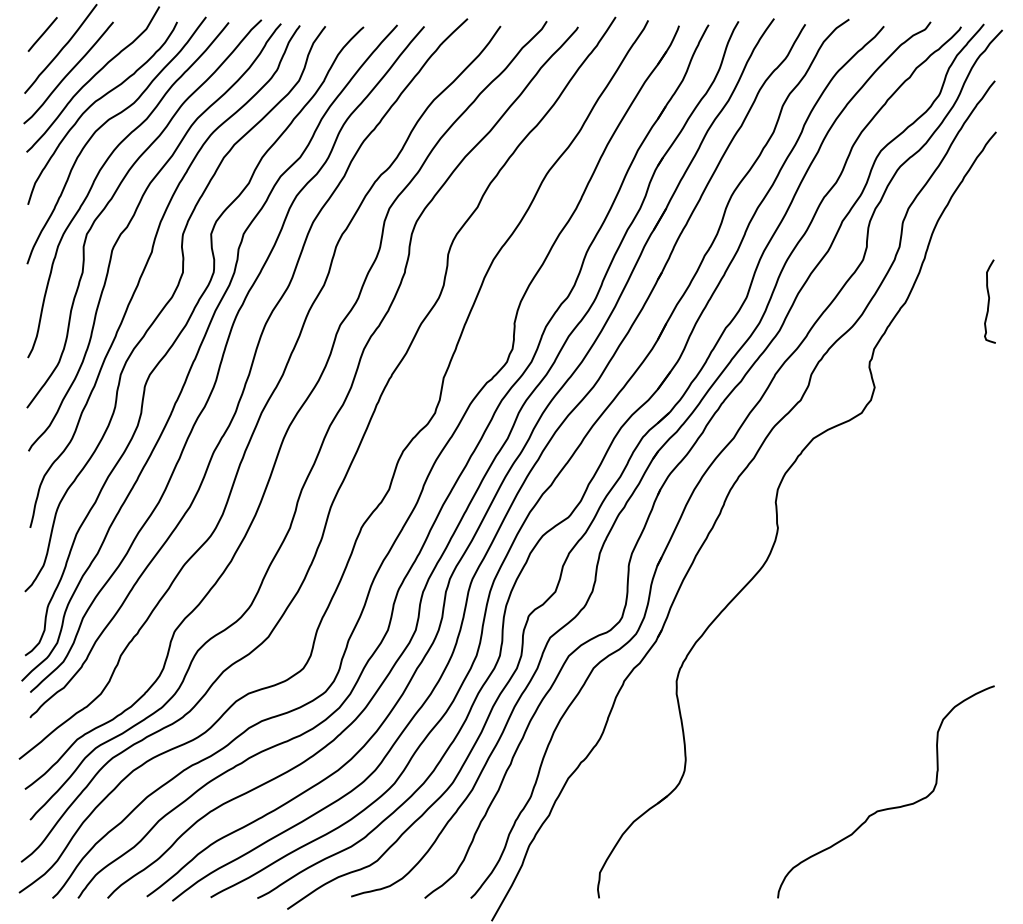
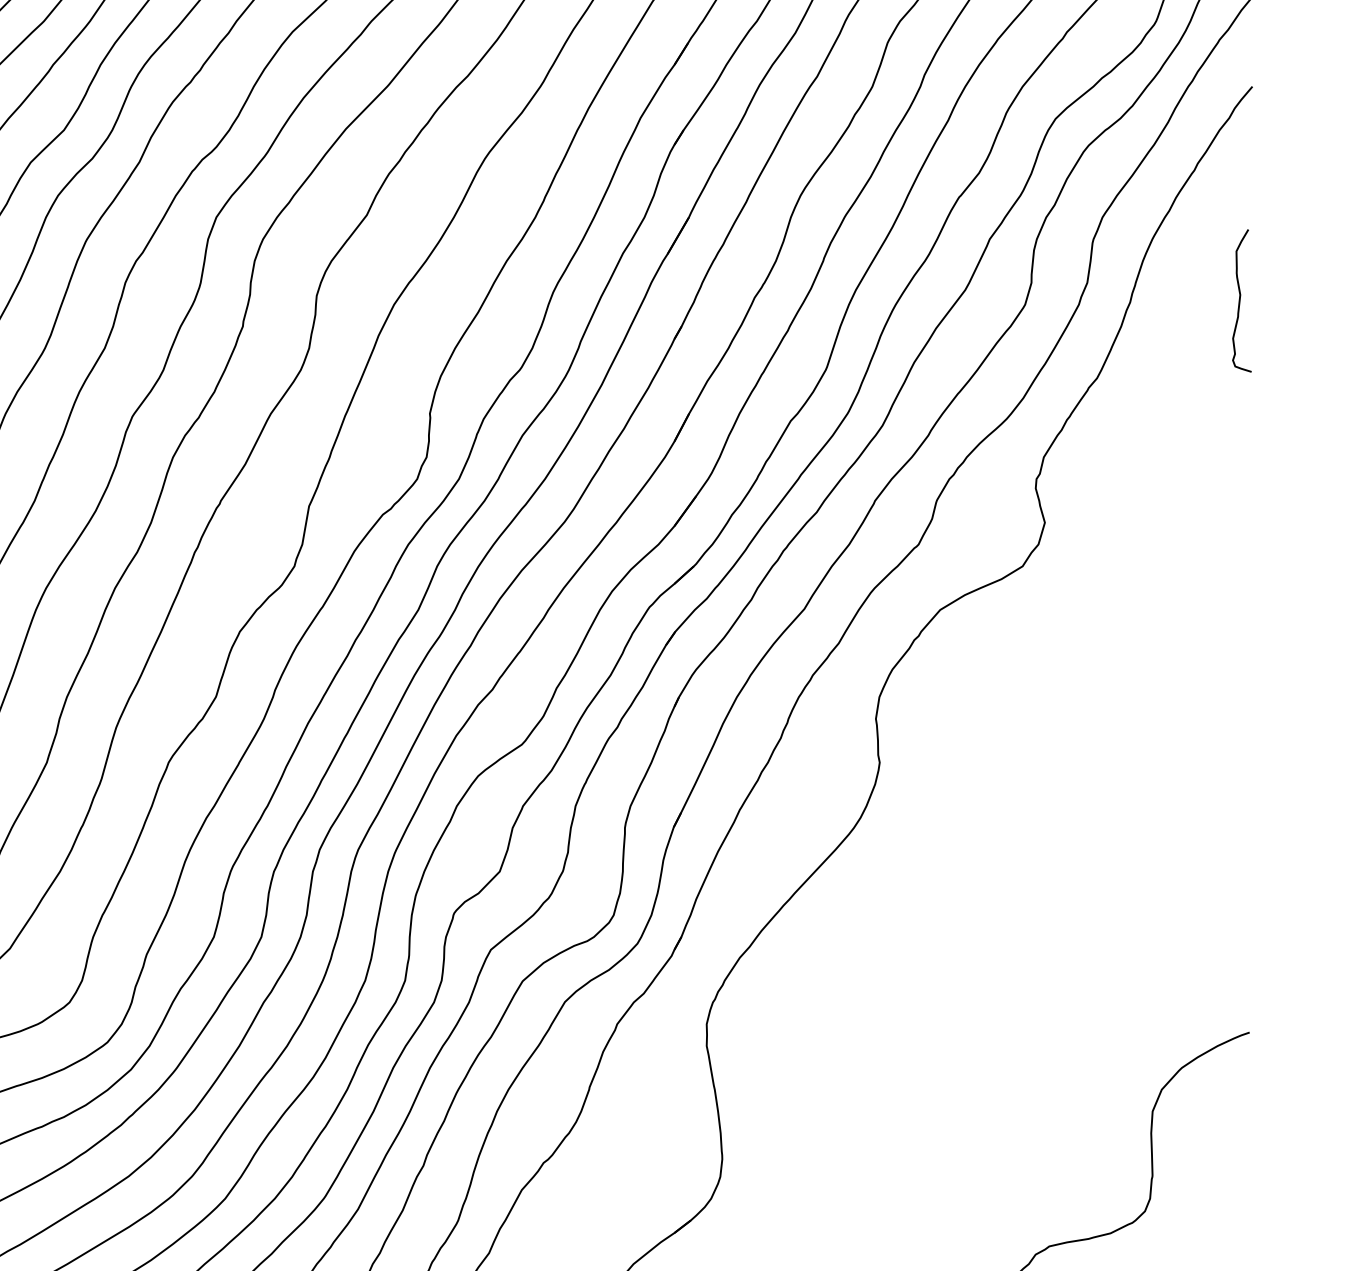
curve: (989, 301) -> (1240, 300), moved

